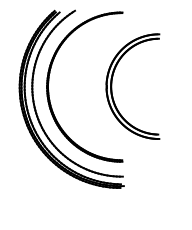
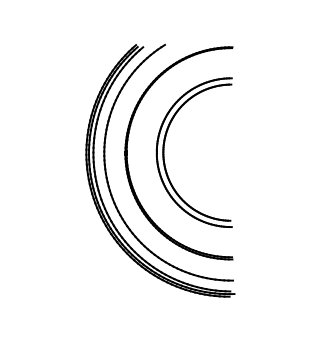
part: (111, 86) -> (164, 152), moved

